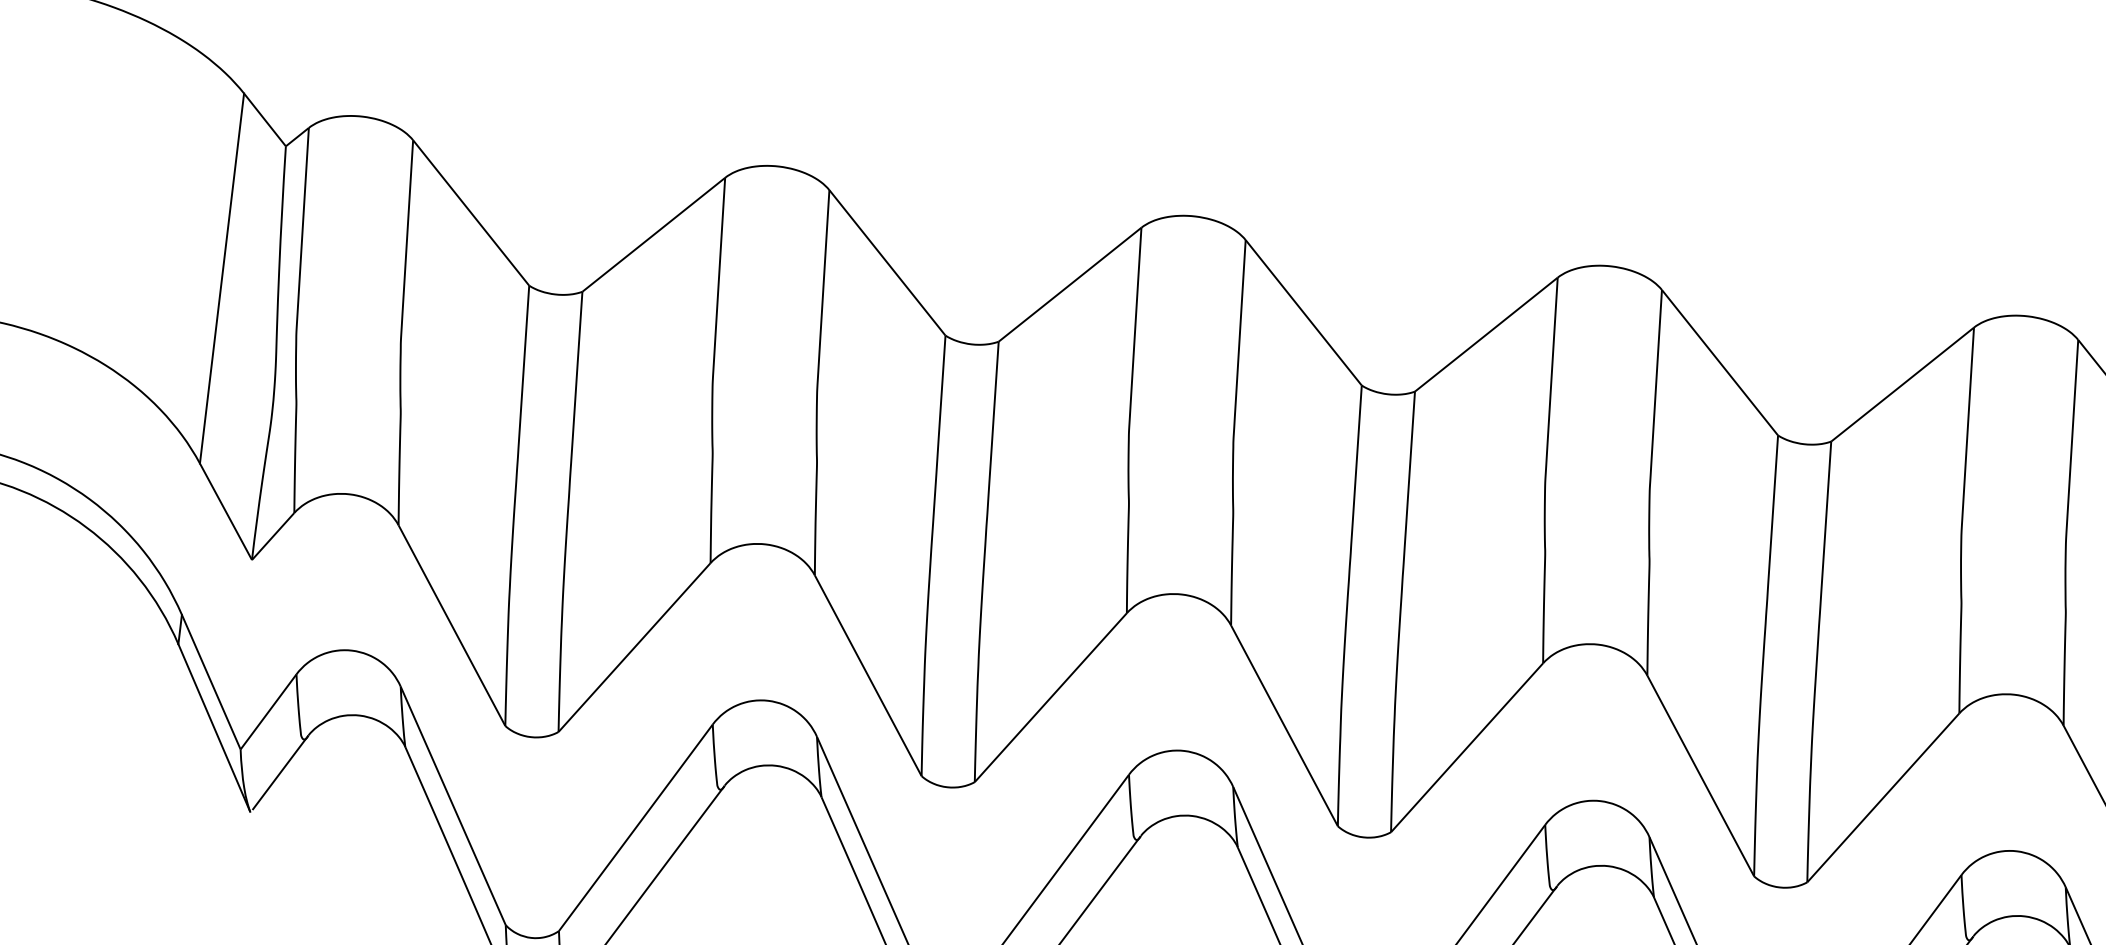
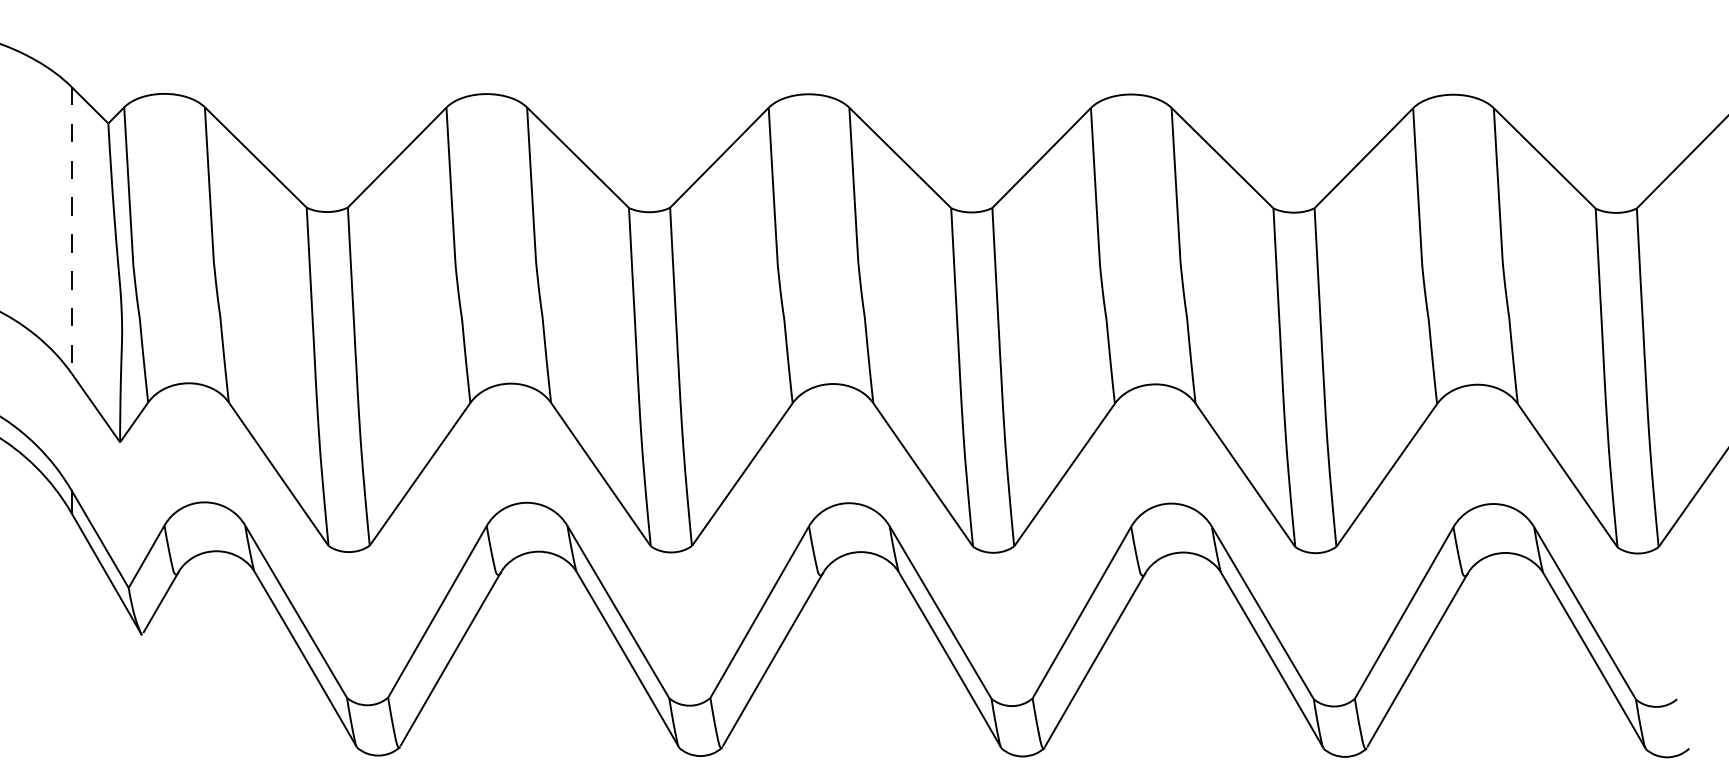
line: (221, 278) -> (71, 230), solid -> dashed

